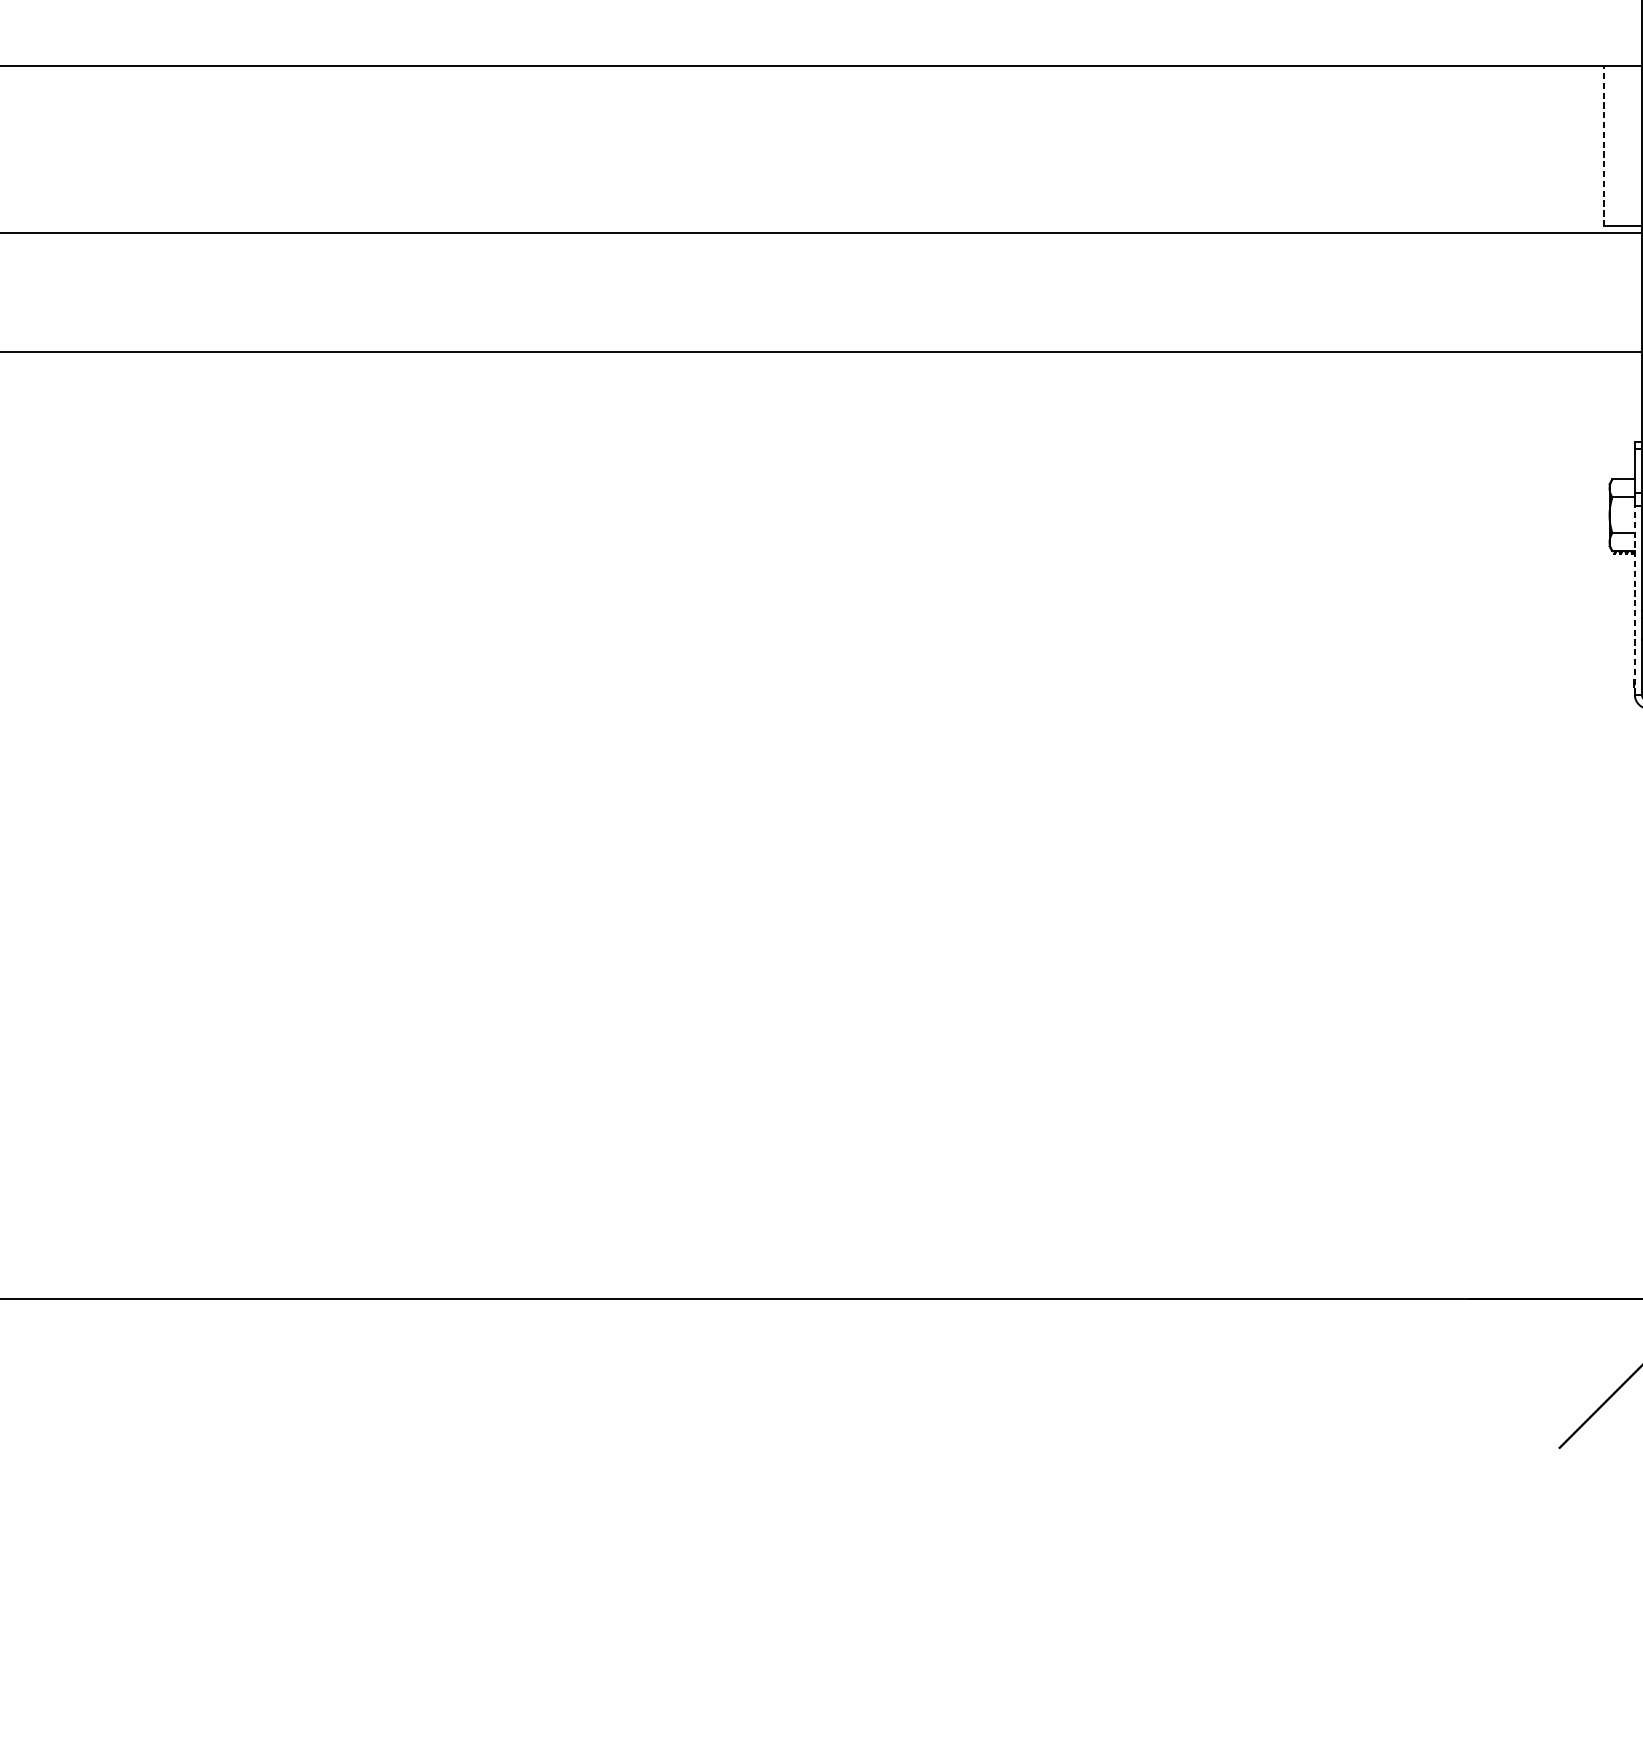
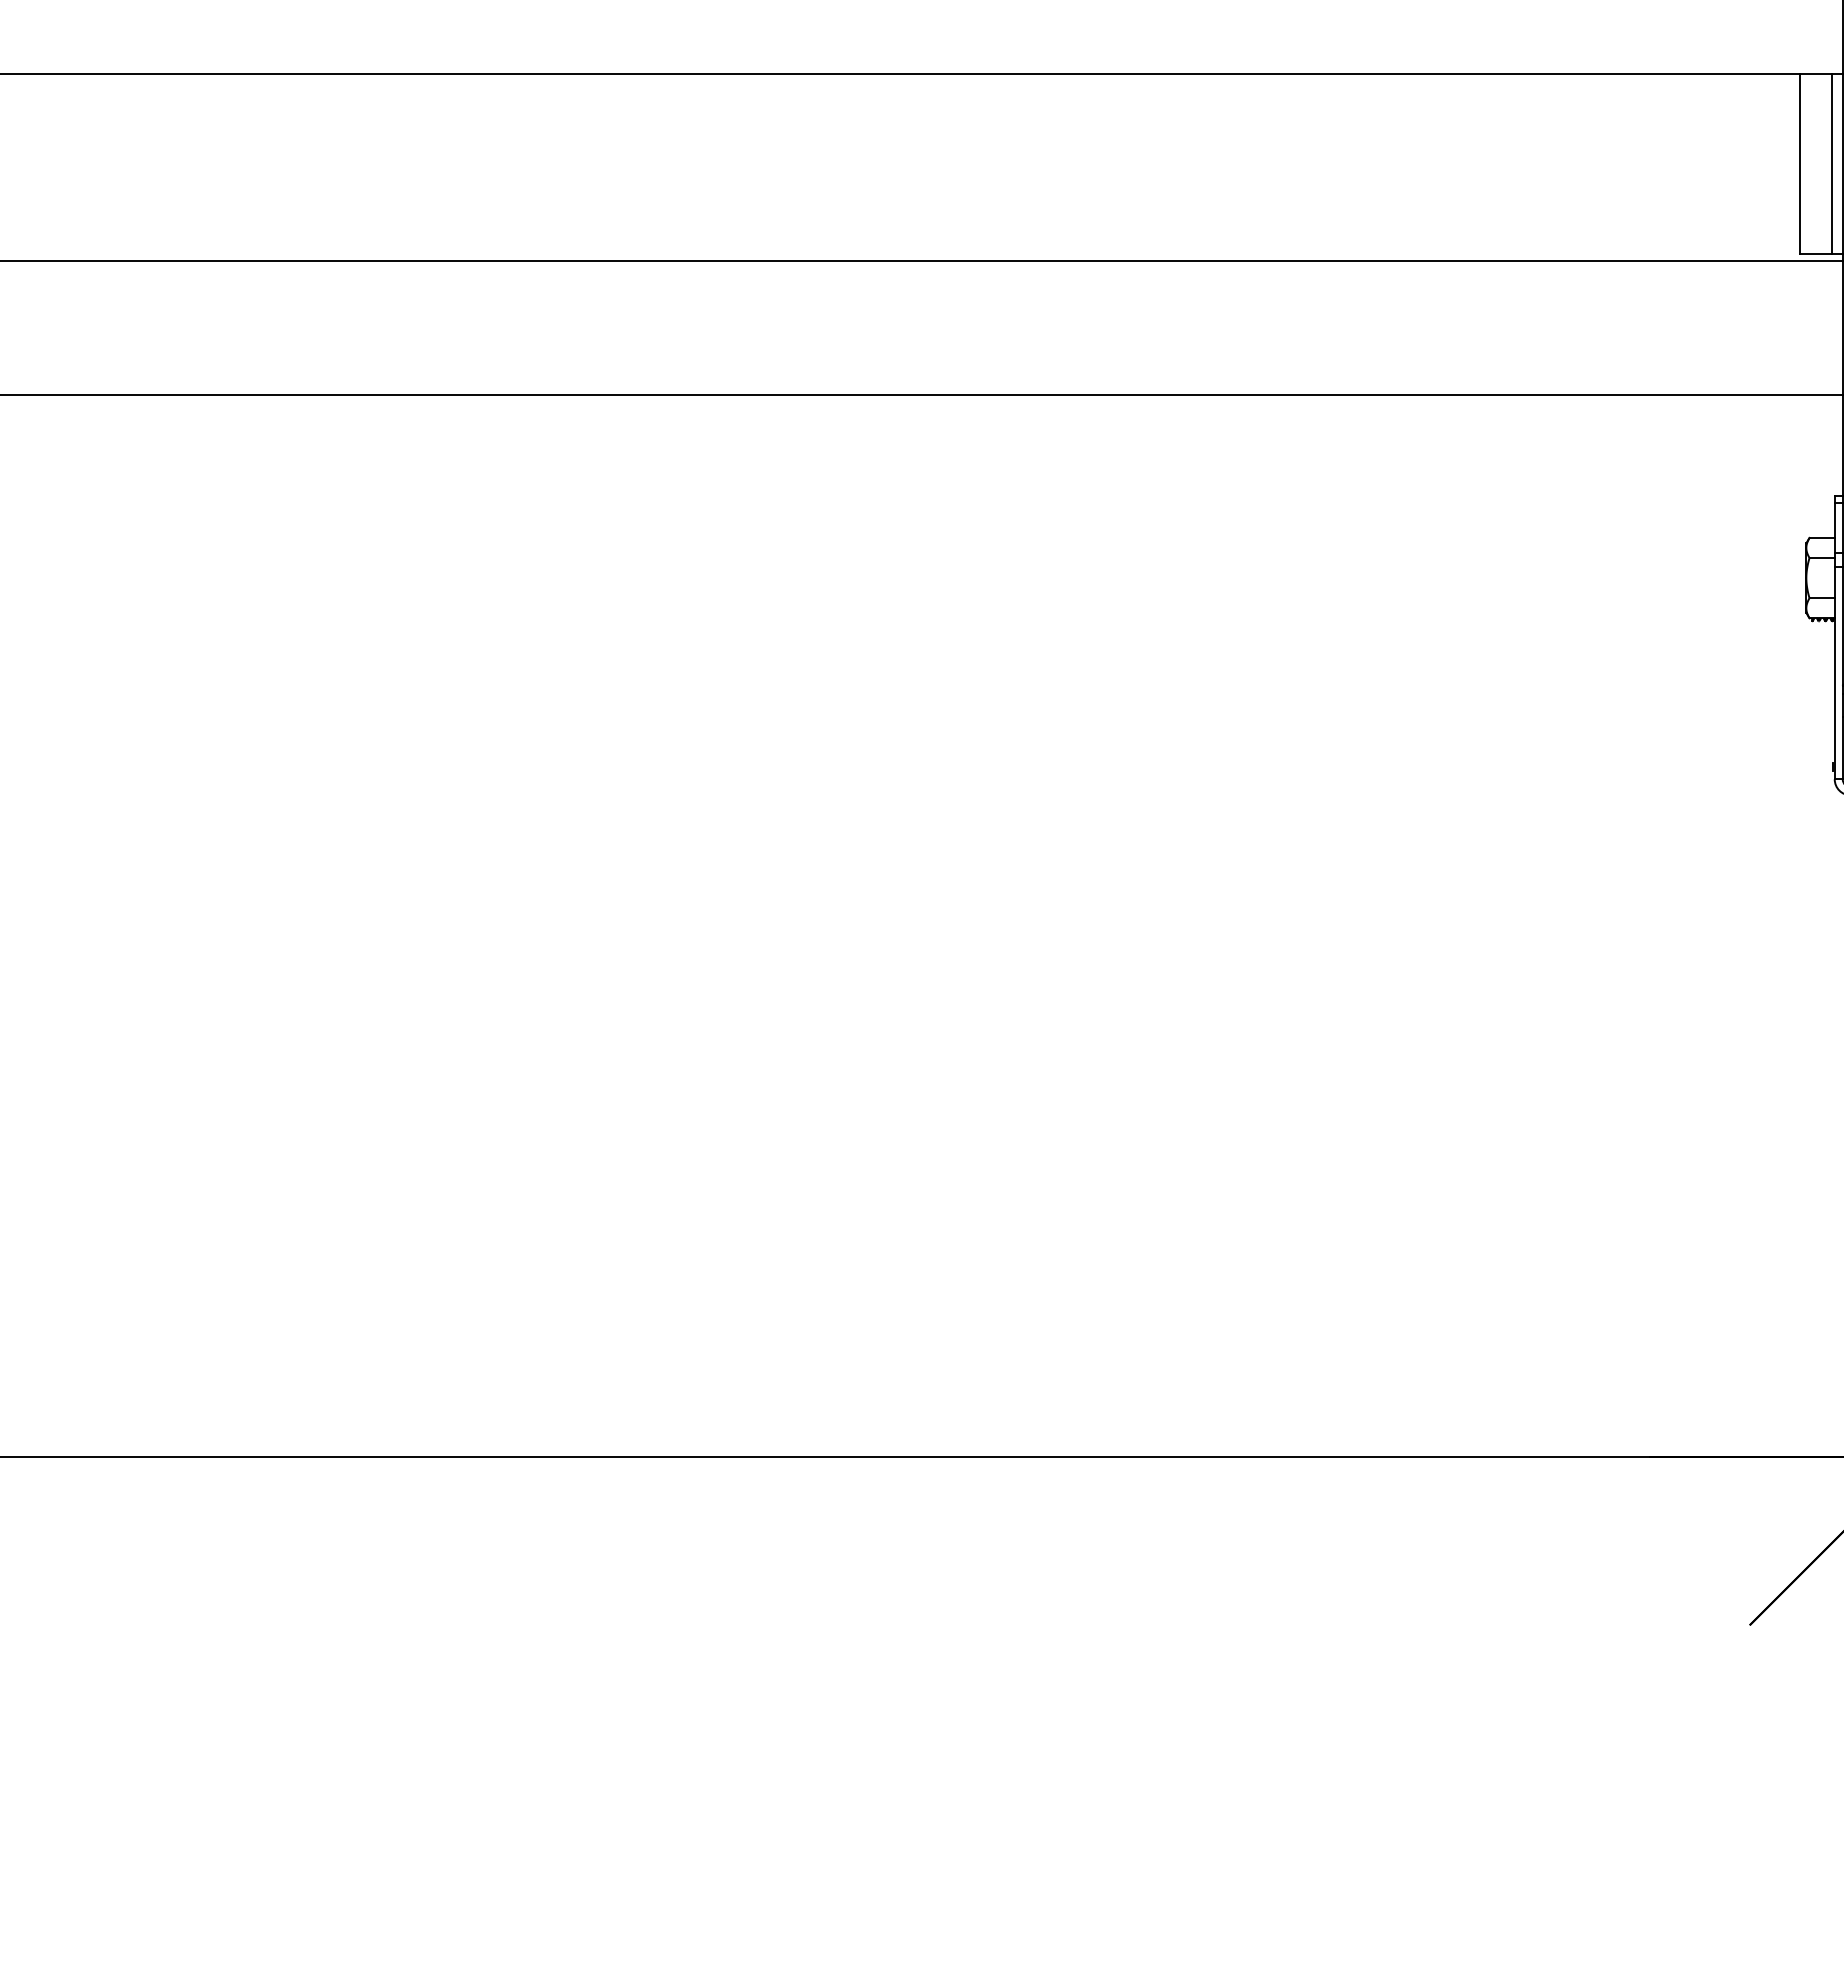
line: (1603, 145) -> (1799, 163), dashed -> solid
line: (1632, 145) -> (1832, 163), added
line: (1634, 599) -> (1834, 672), dashed -> solid

